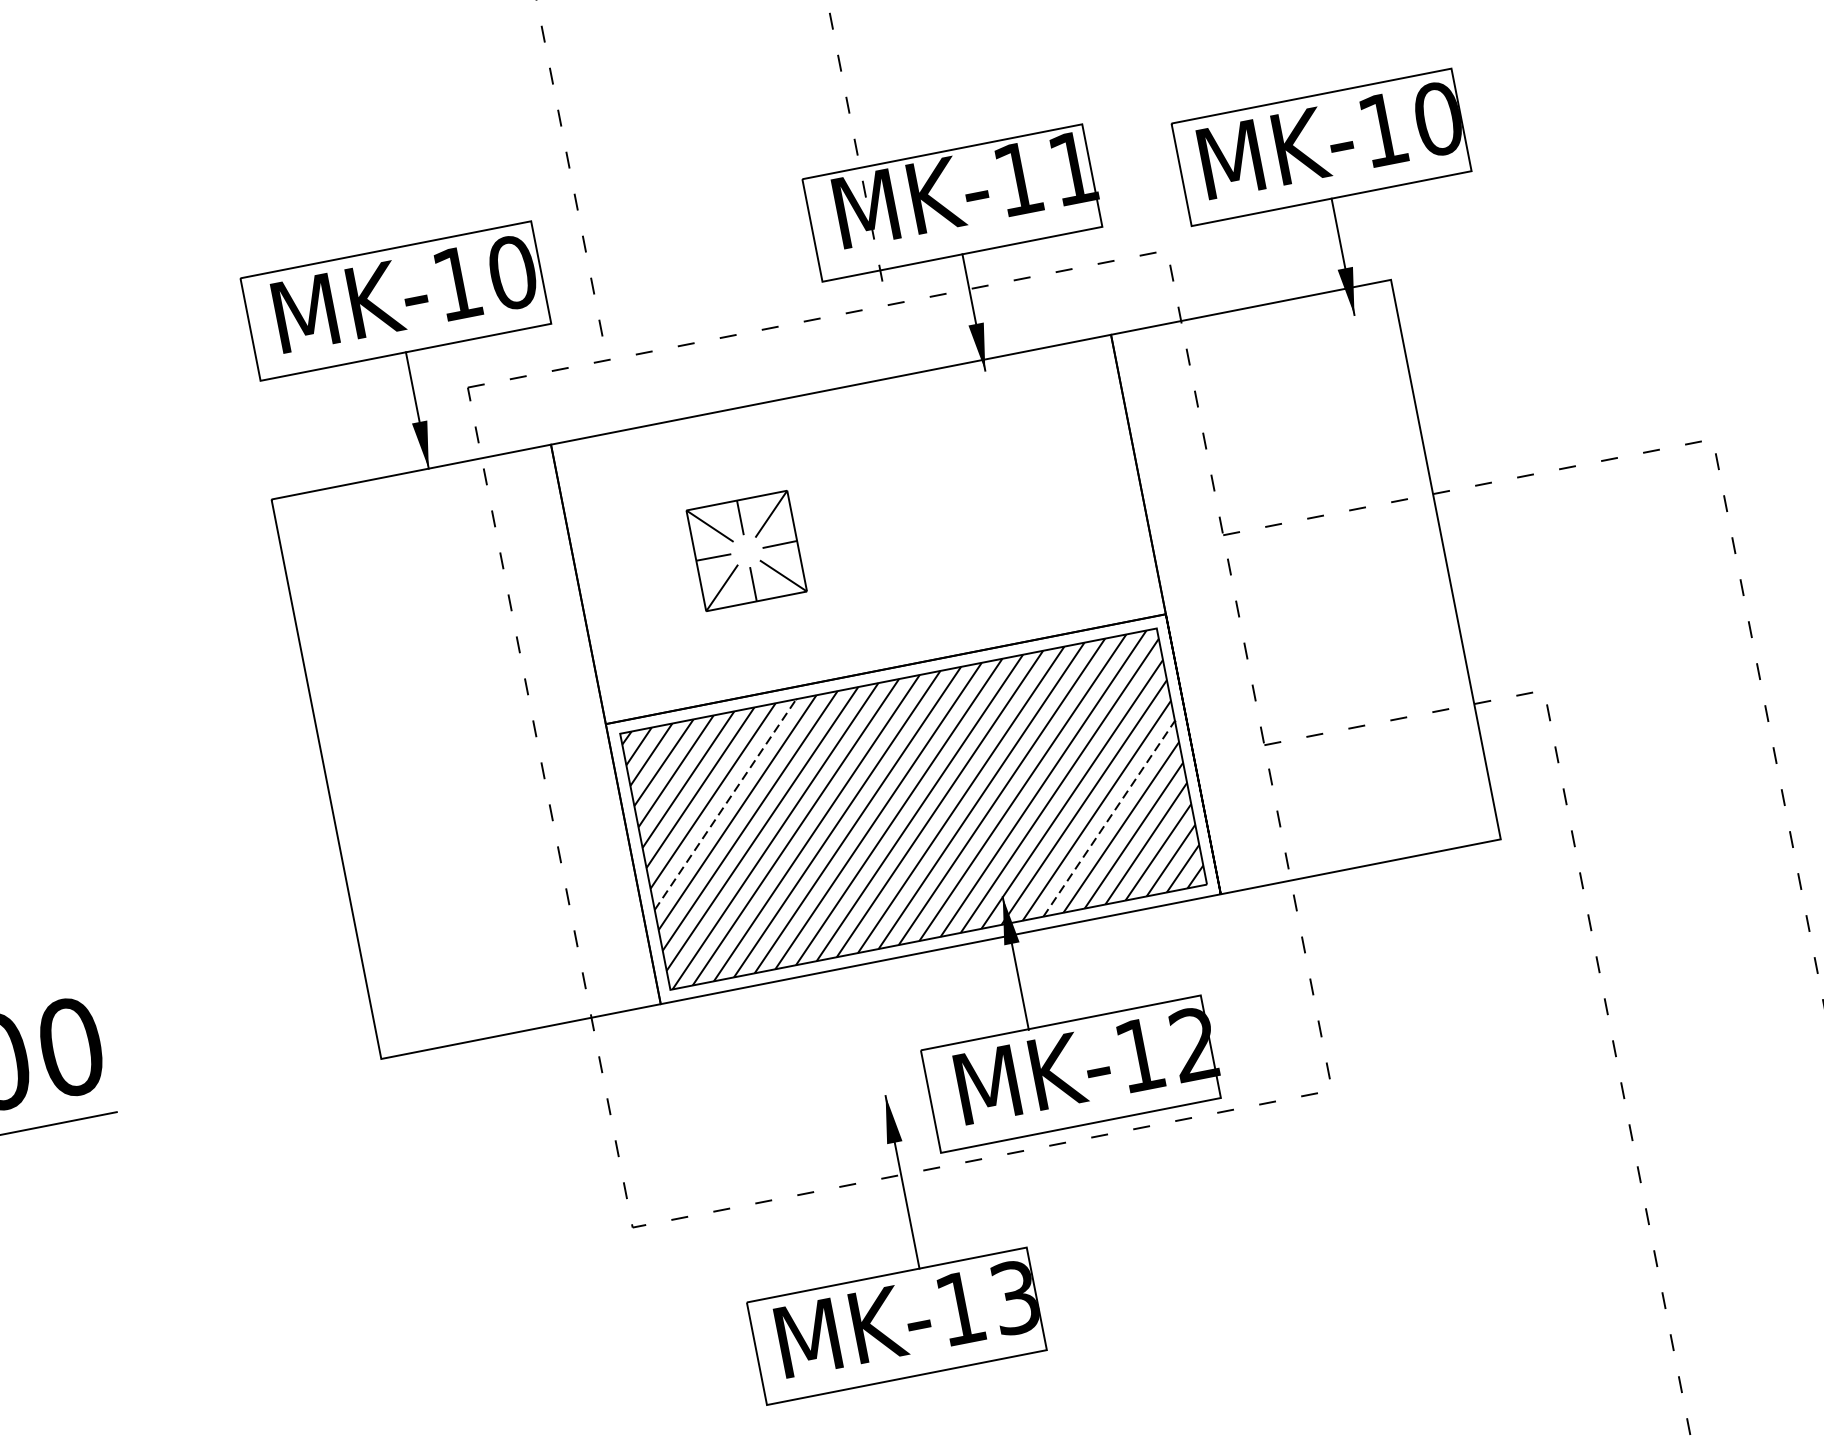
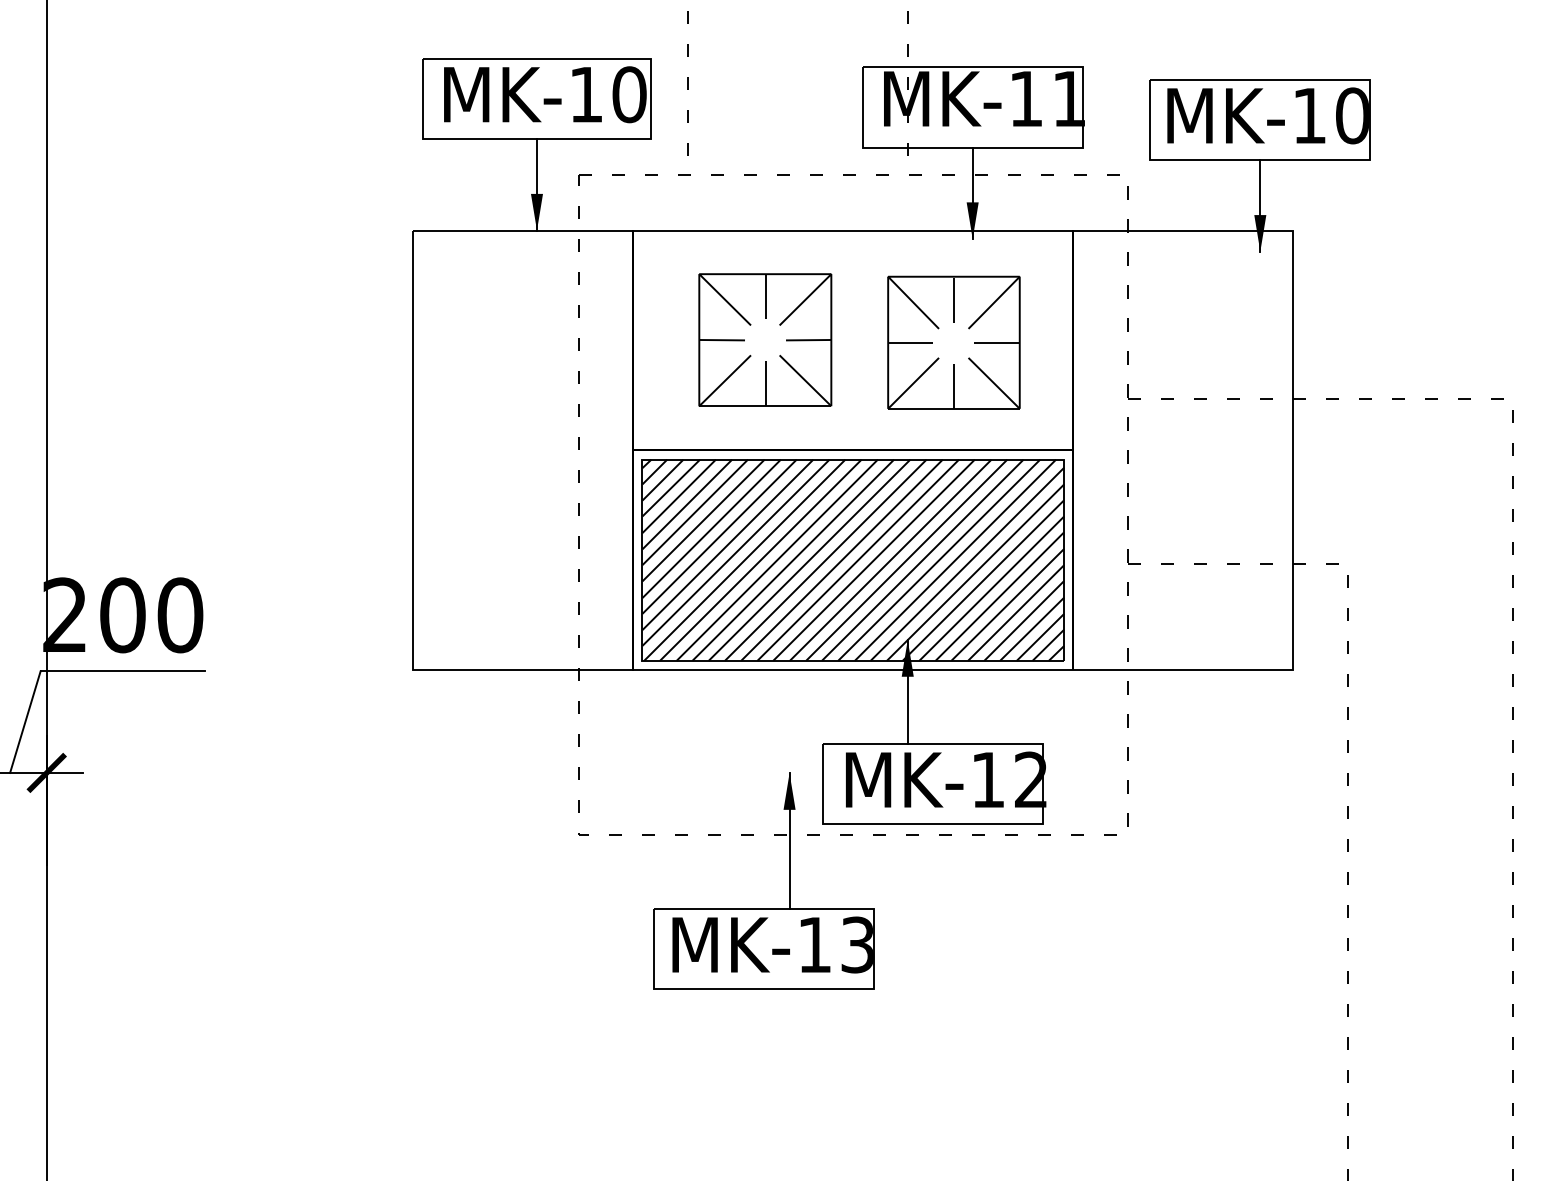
part: (986, 507) -> (953, 342), added
part: (746, 550) -> (765, 339), size x1.67
line: (726, 803) -> (712, 528), dashed -> solid
line: (1109, 817) -> (1000, 595), dashed -> solid

